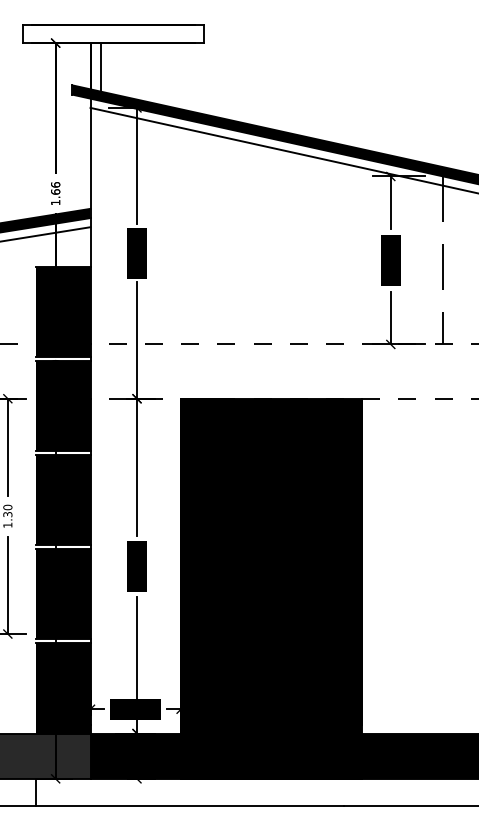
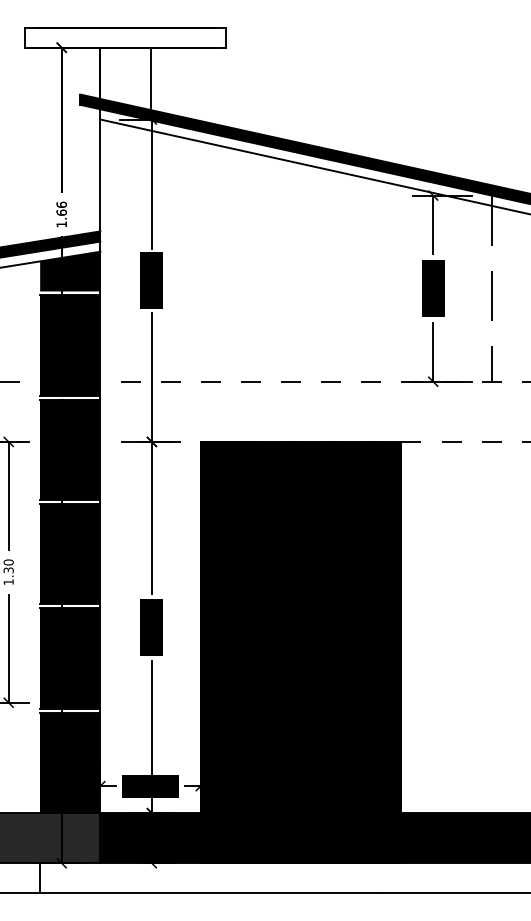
line: (100, 70) -> (150, 78), moved
fill: (63, 245) -> (70, 271), added

